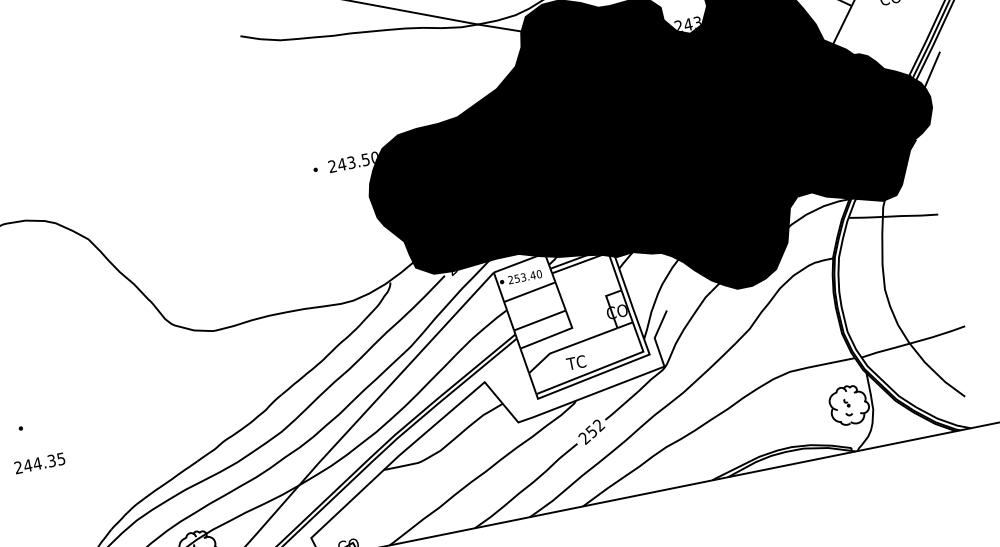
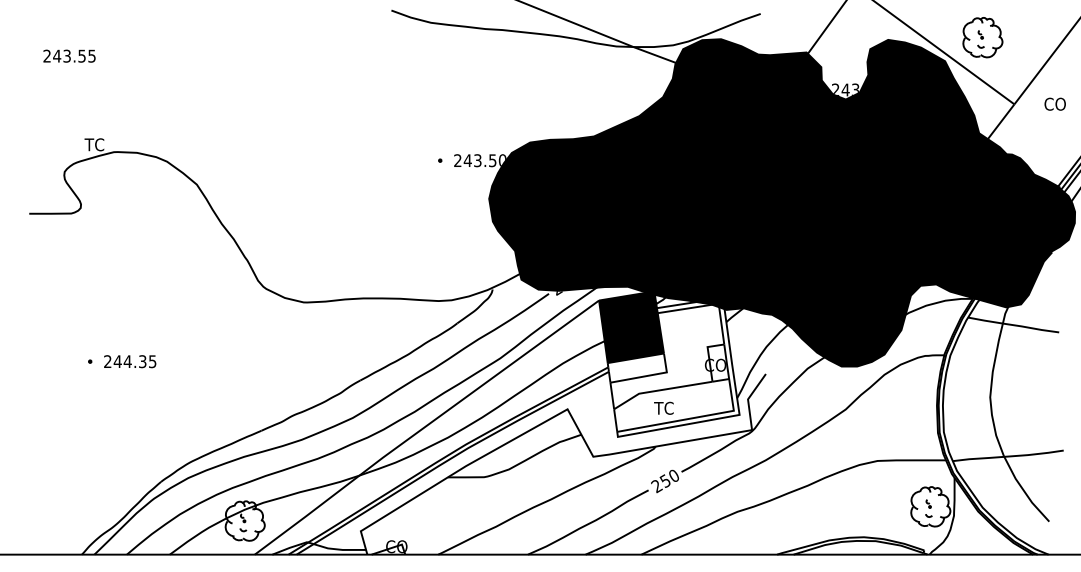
fill: (529, 292) -> (631, 327), added
text: (598, 425) -> (673, 476), 252 -> 250
text: (40, 463) -> (130, 361), moved

